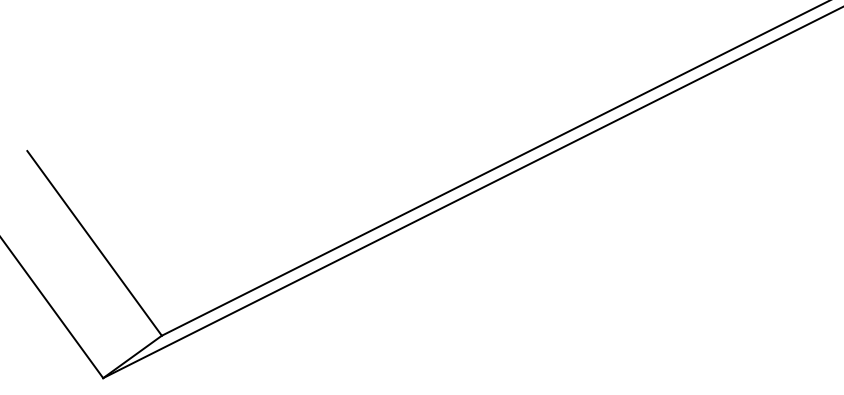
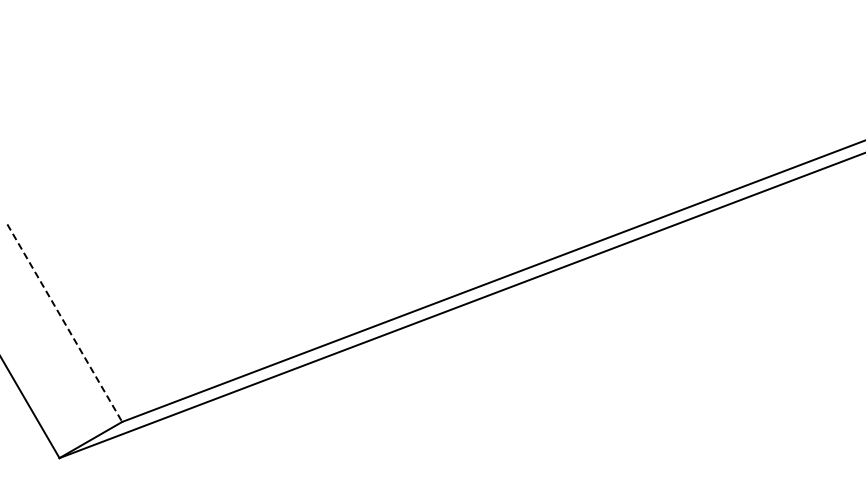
line: (95, 243) -> (65, 323), solid -> dashed

